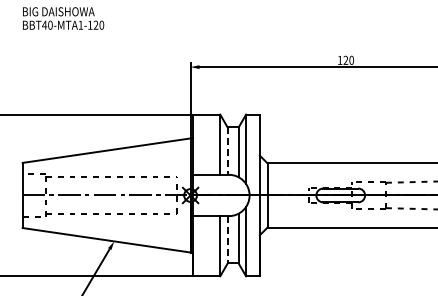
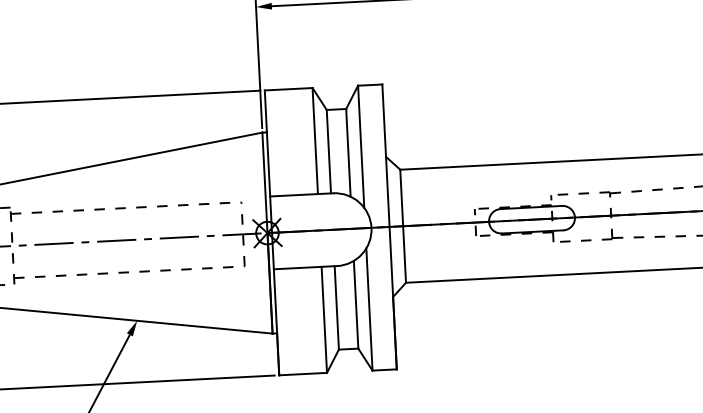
line: (227, 151) -> (328, 152), dashed -> solid
line: (227, 239) -> (336, 307), dashed -> solid

